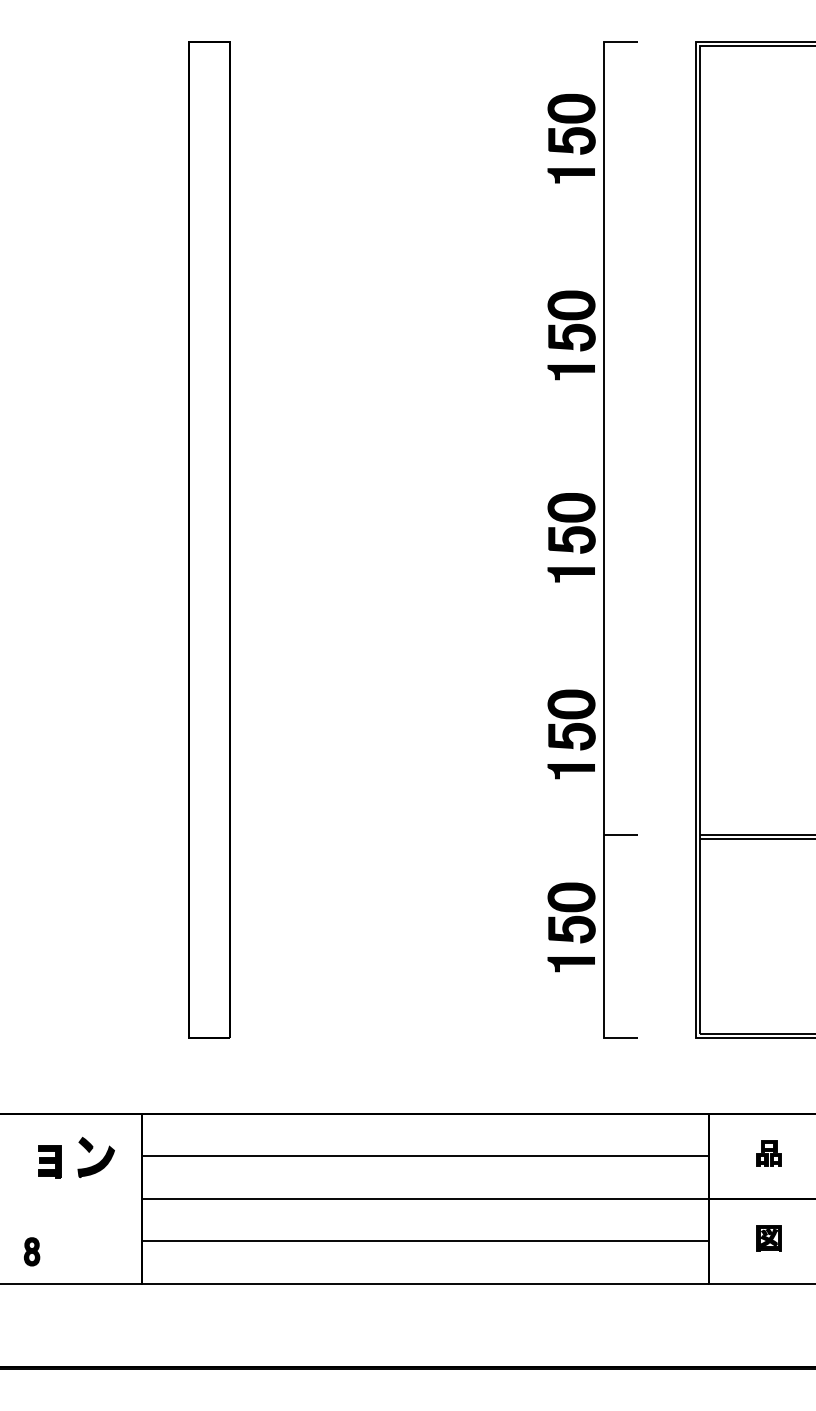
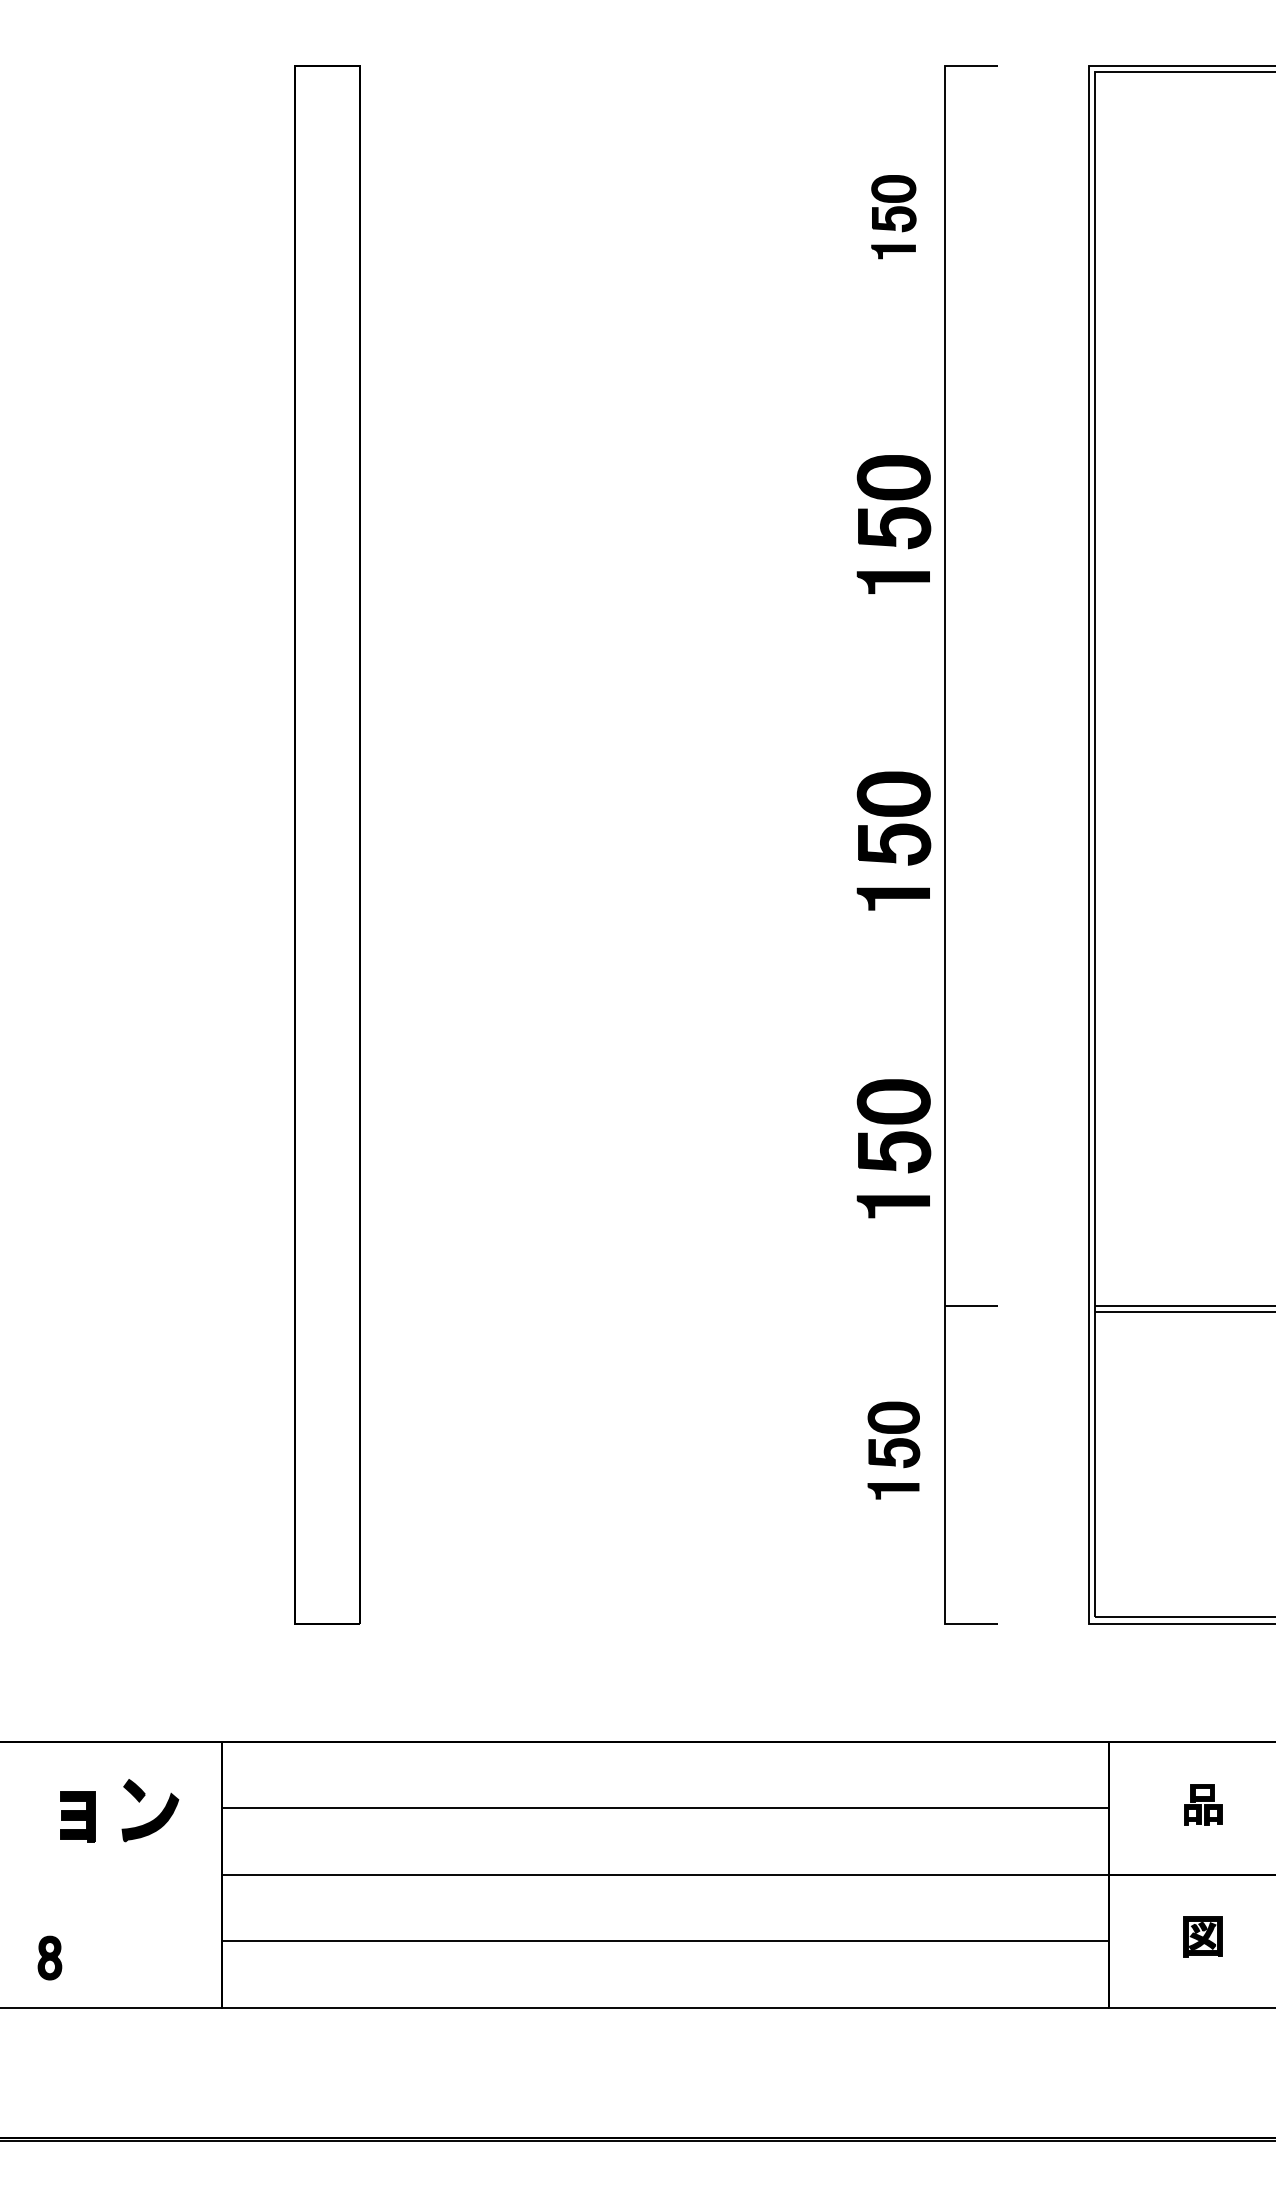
part: (571, 138) -> (893, 216), size x0.6
part: (571, 927) -> (893, 1450), size x0.7

